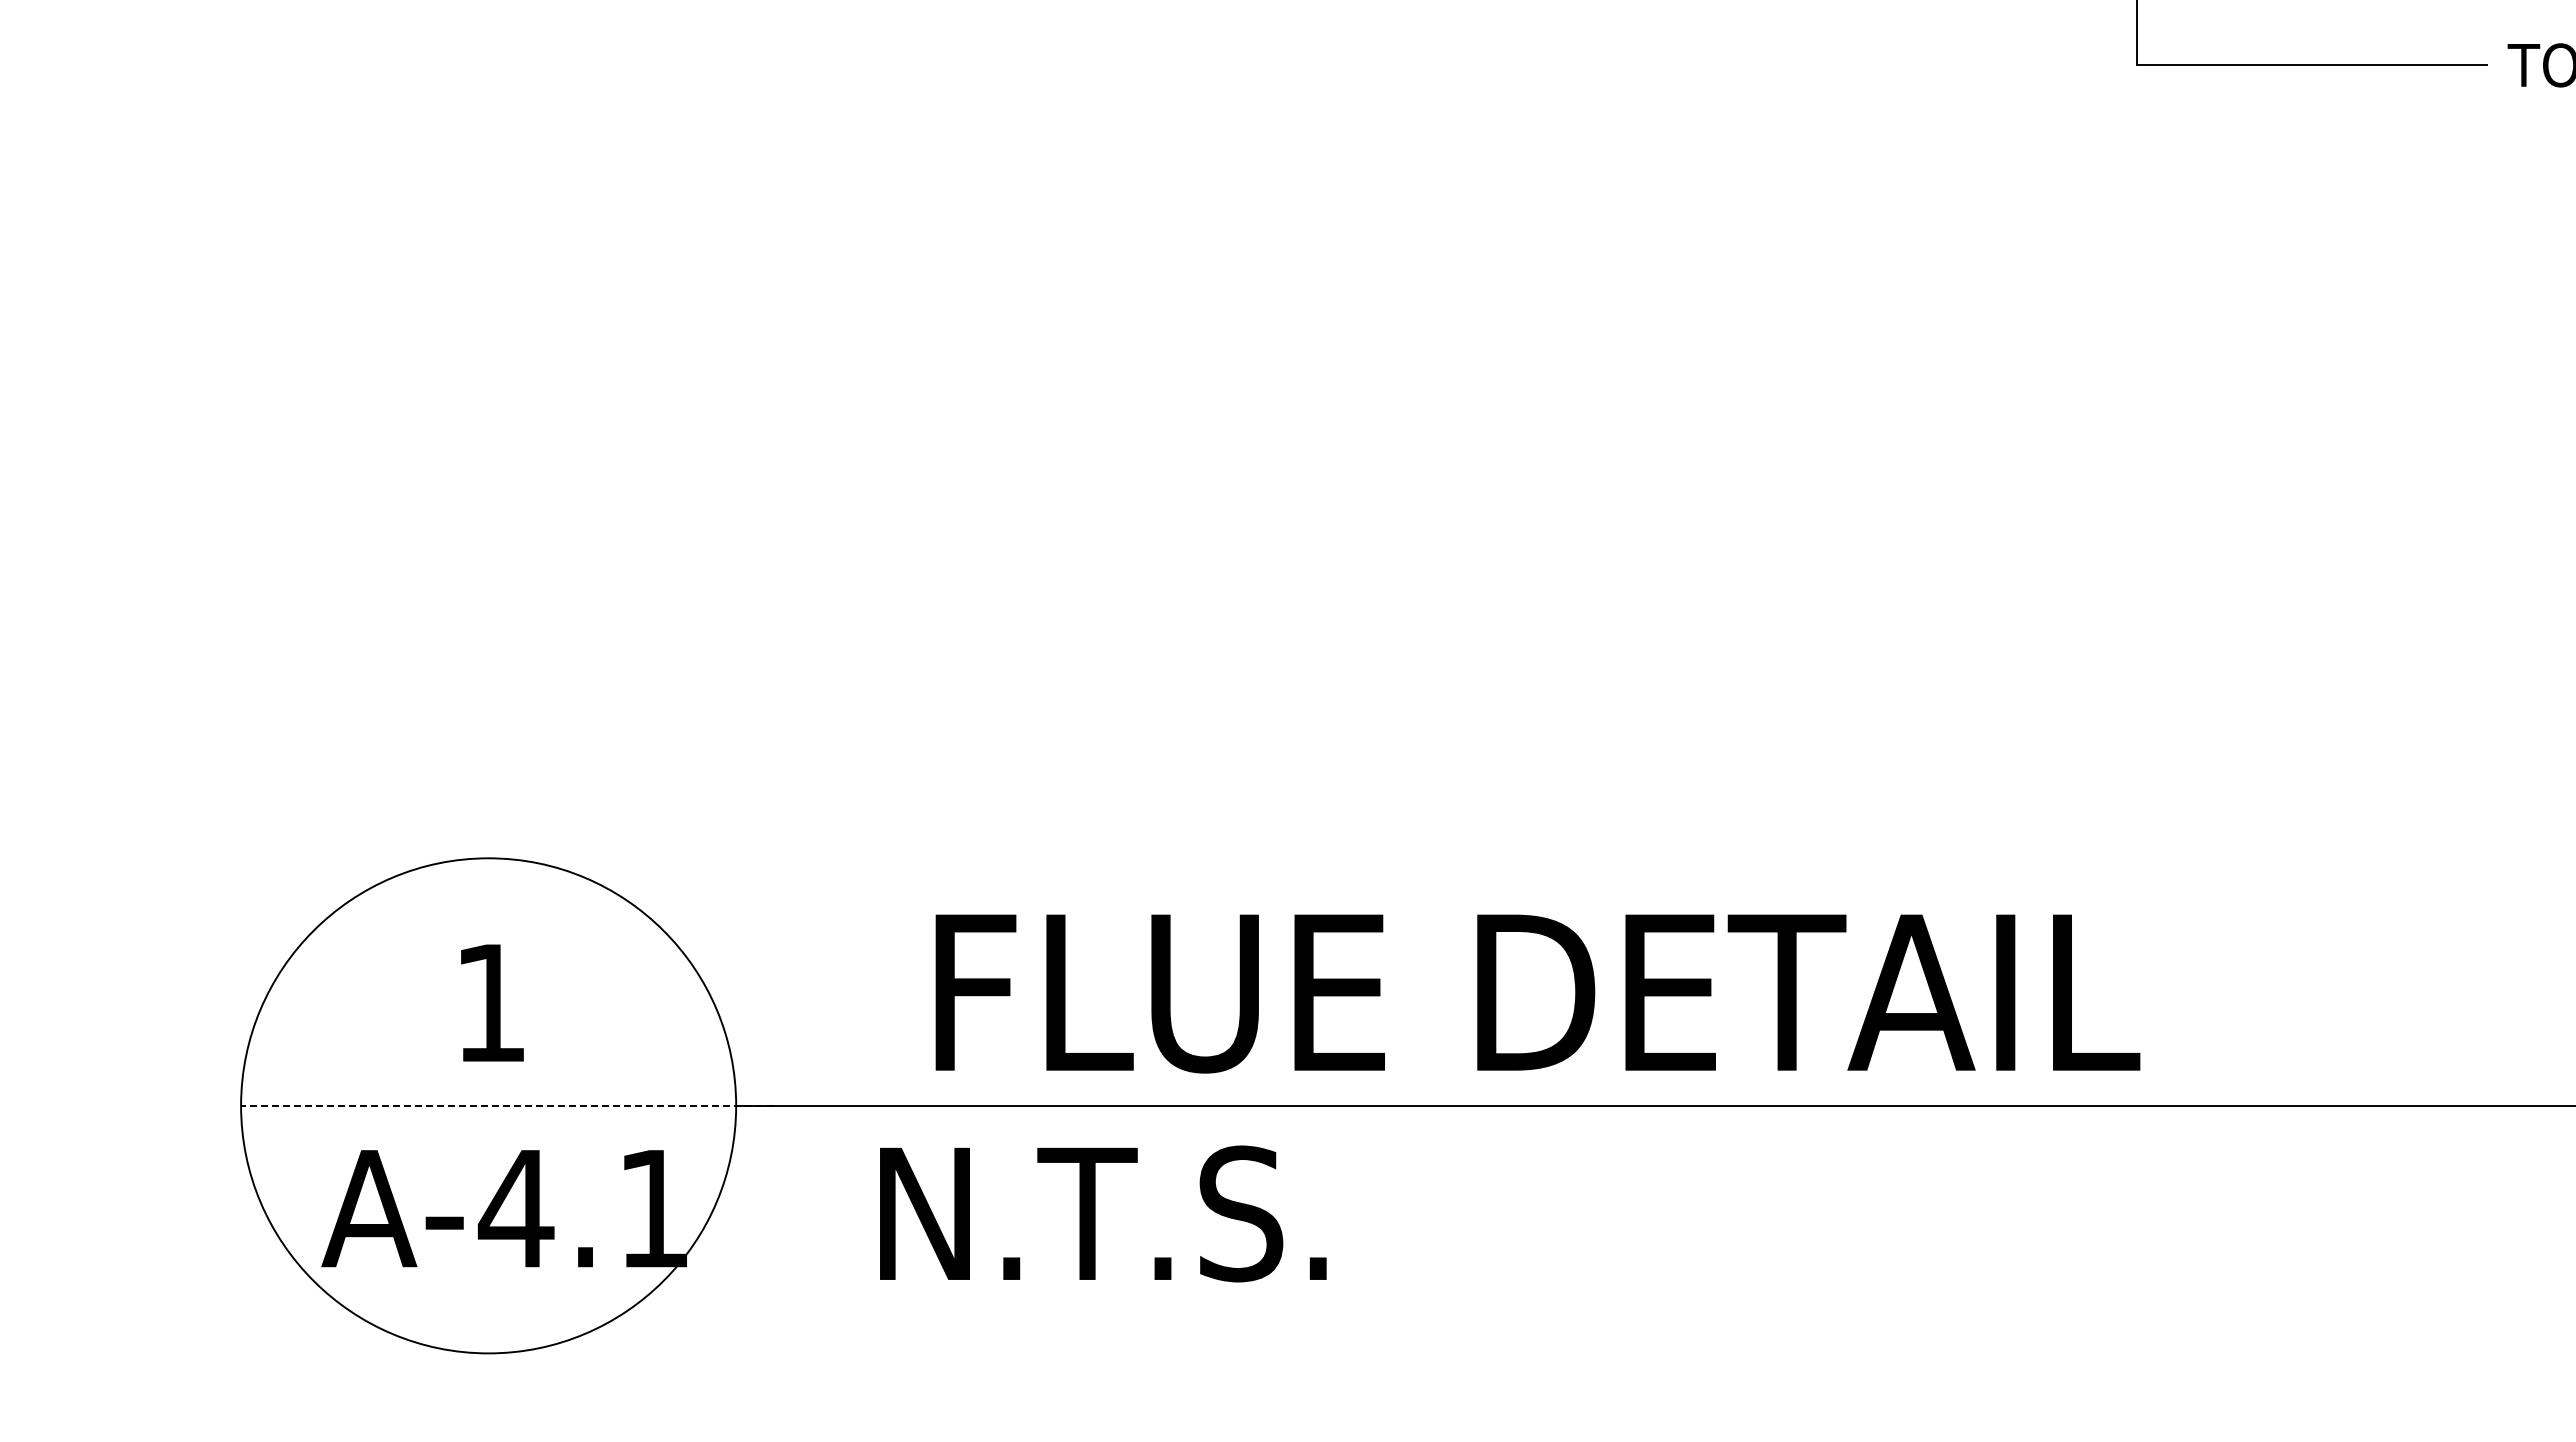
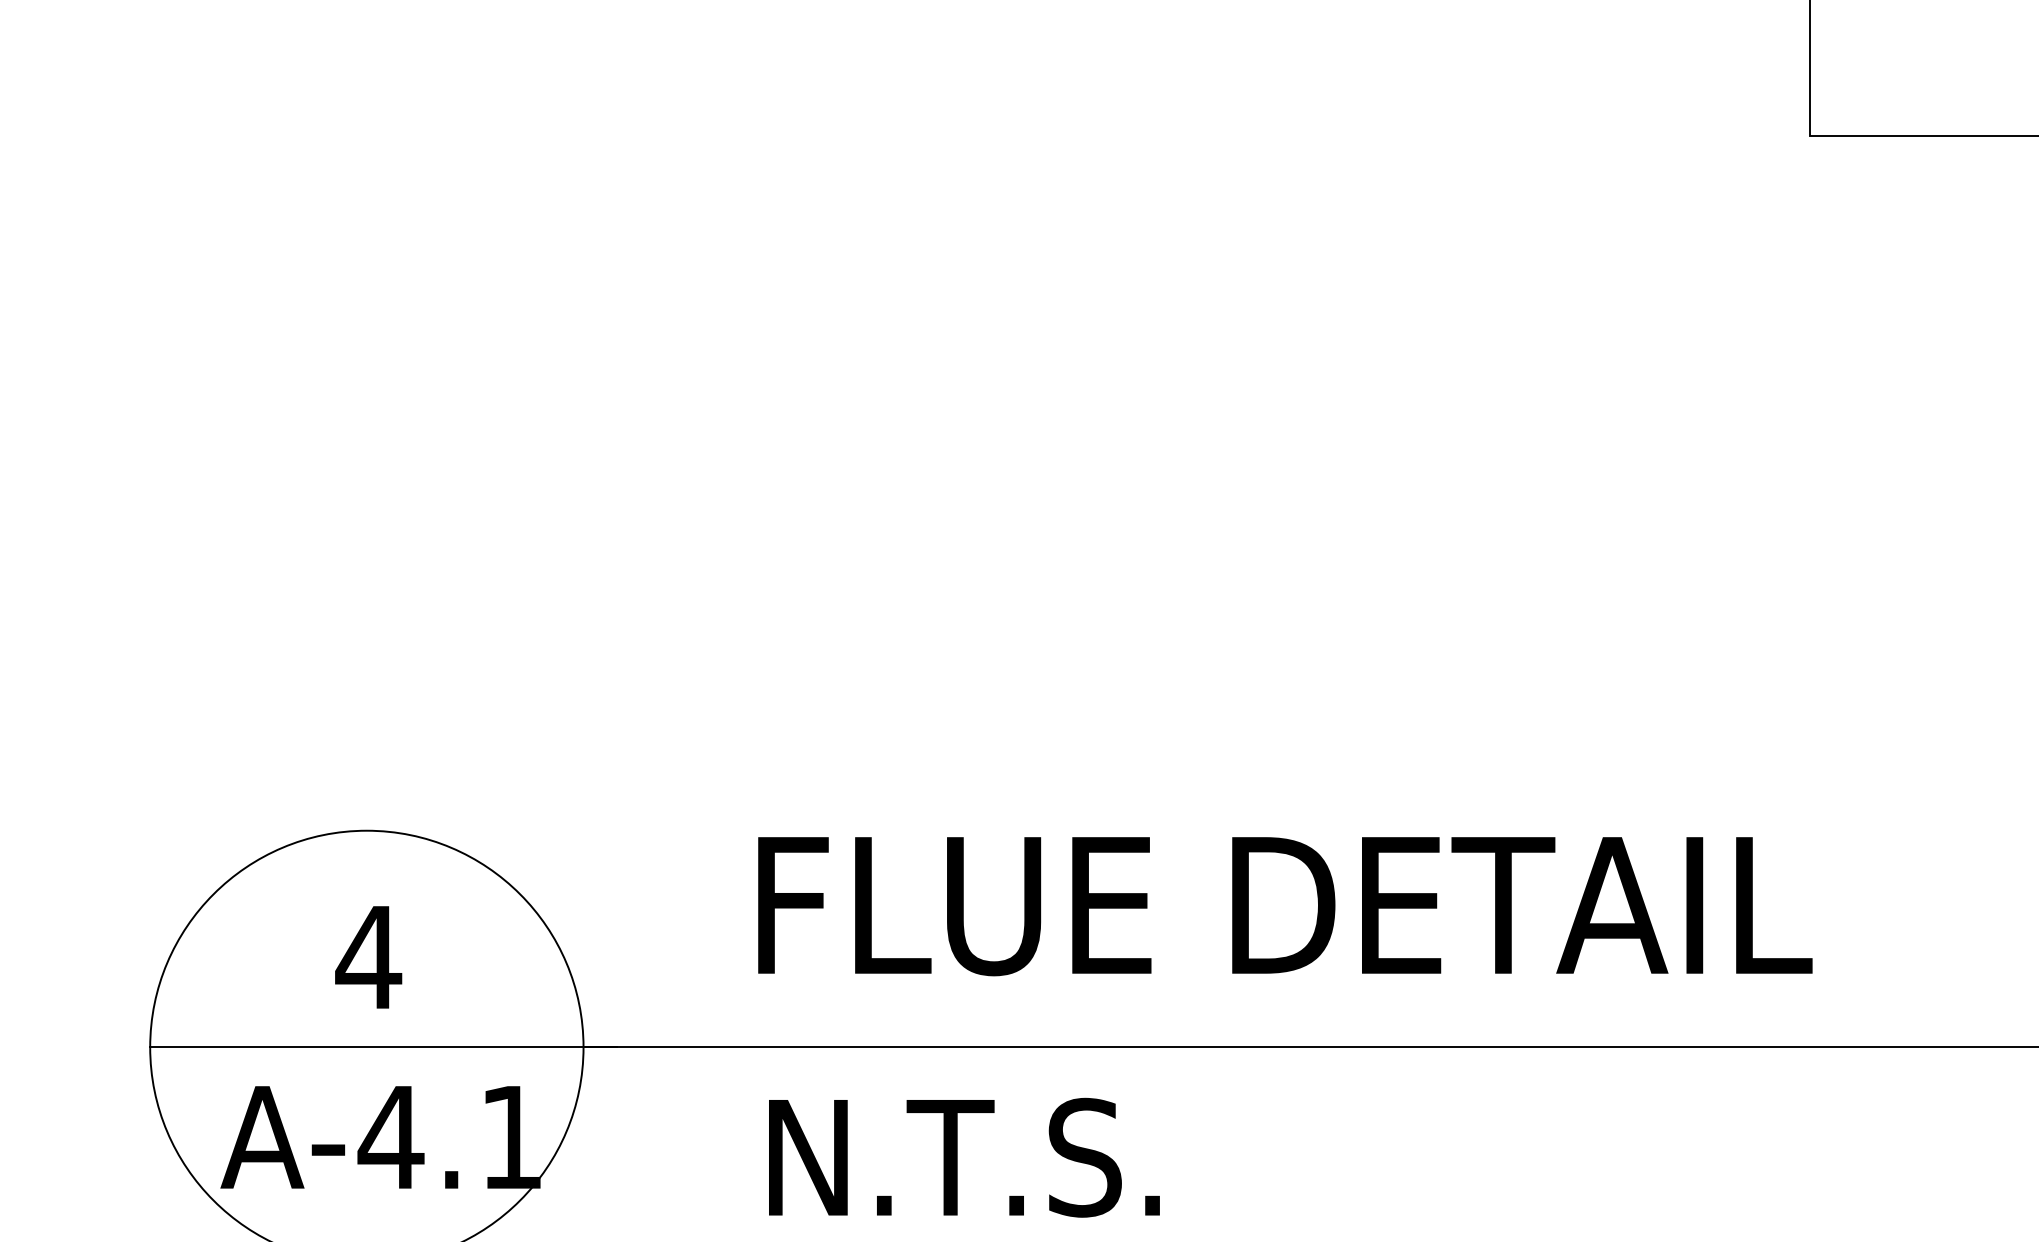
text: (1537, 993) -> (1284, 906), moved
text: (490, 1002) -> (368, 956), 1 -> 4
line: (507, 1105) -> (383, 1047), dashed -> solid
text: (1103, 1213) -> (964, 1157), moved

